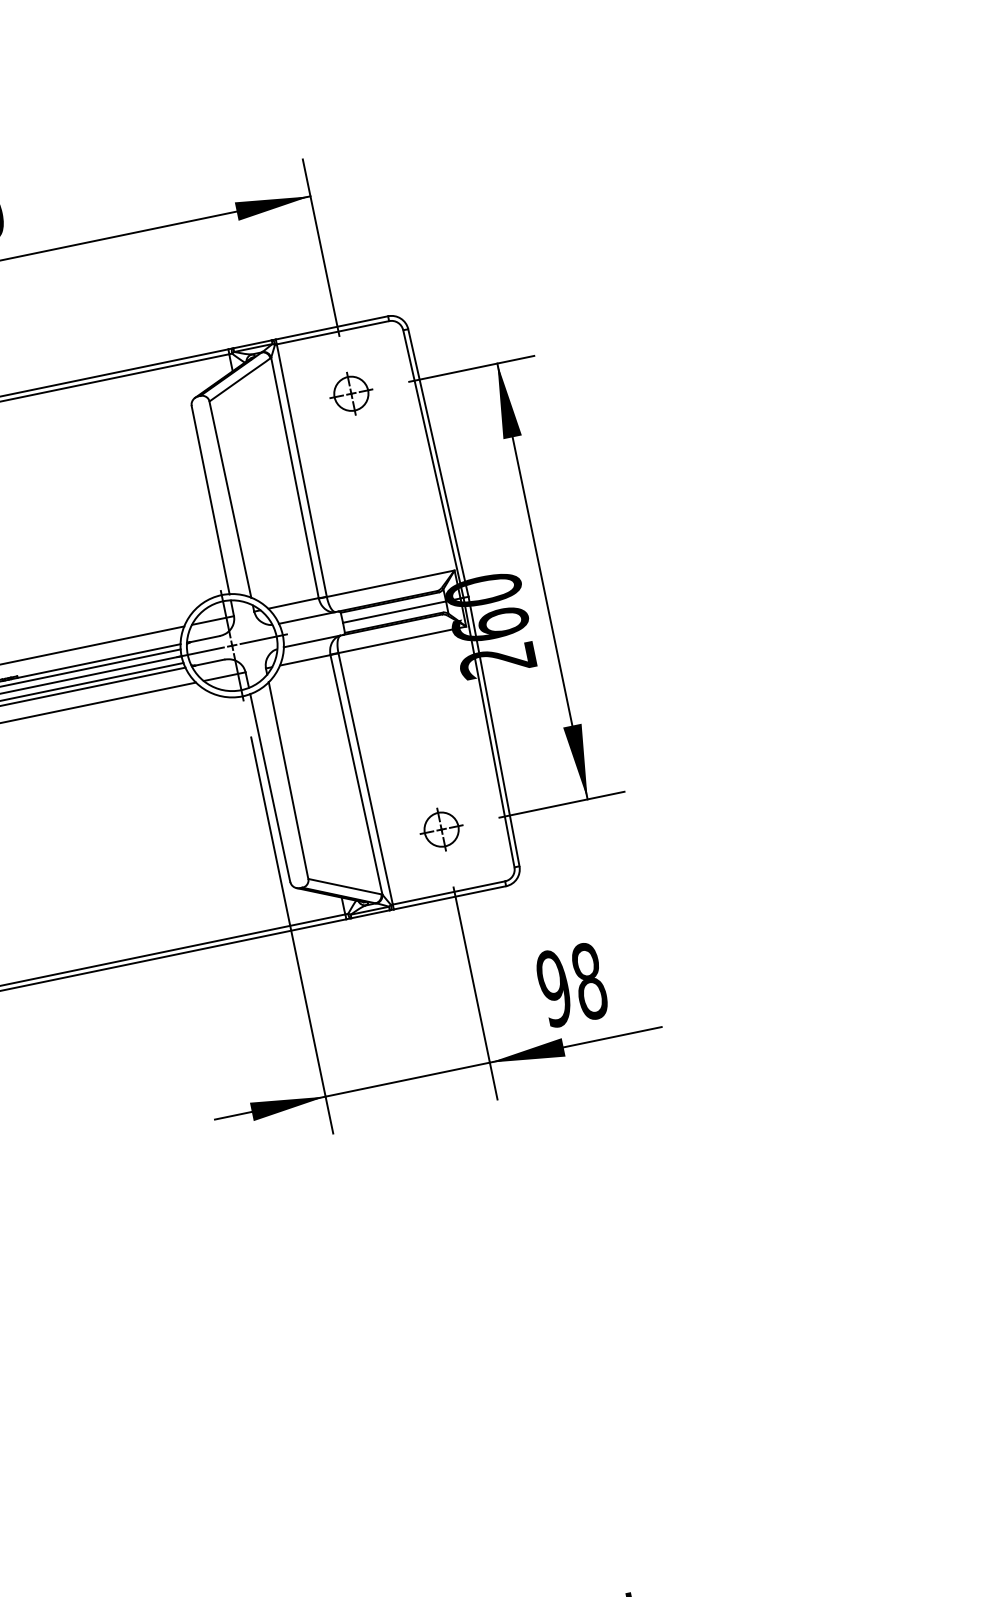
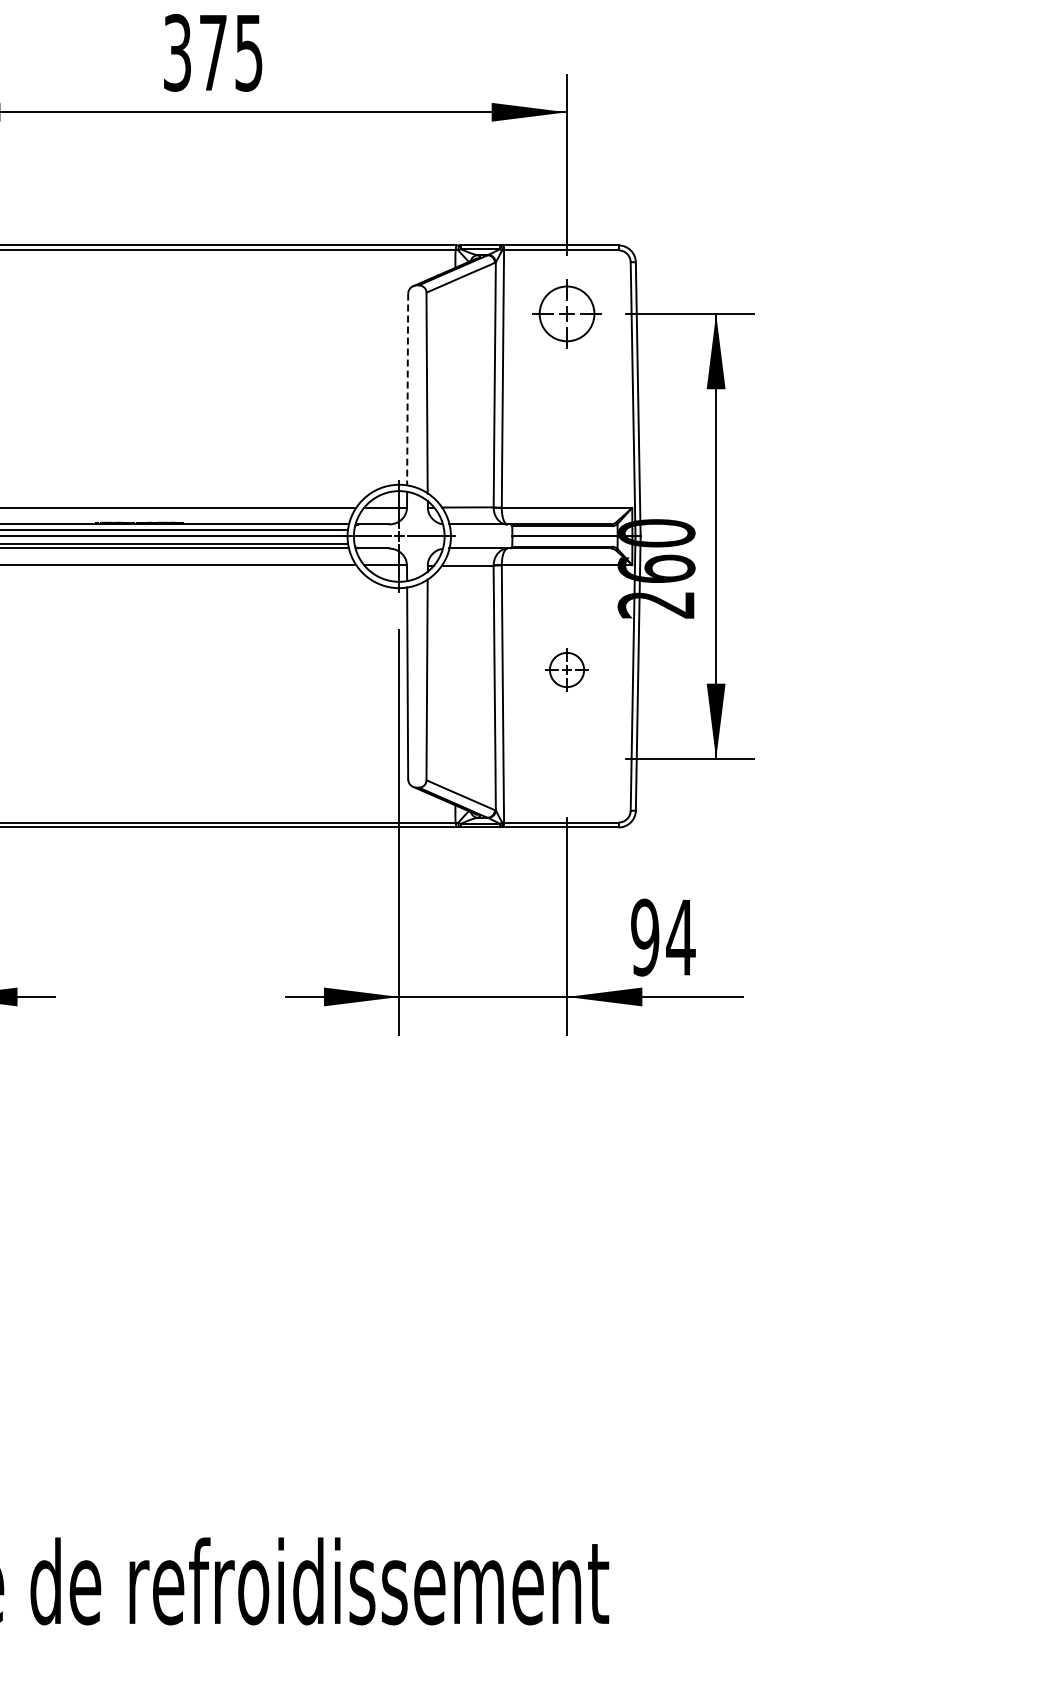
part: (350, 393) -> (566, 313), size x1.6
line: (210, 501) -> (407, 390), solid -> dashed
part: (441, 829) -> (566, 669), moved
text: (588, 981) -> (680, 937), 98 -> 94

